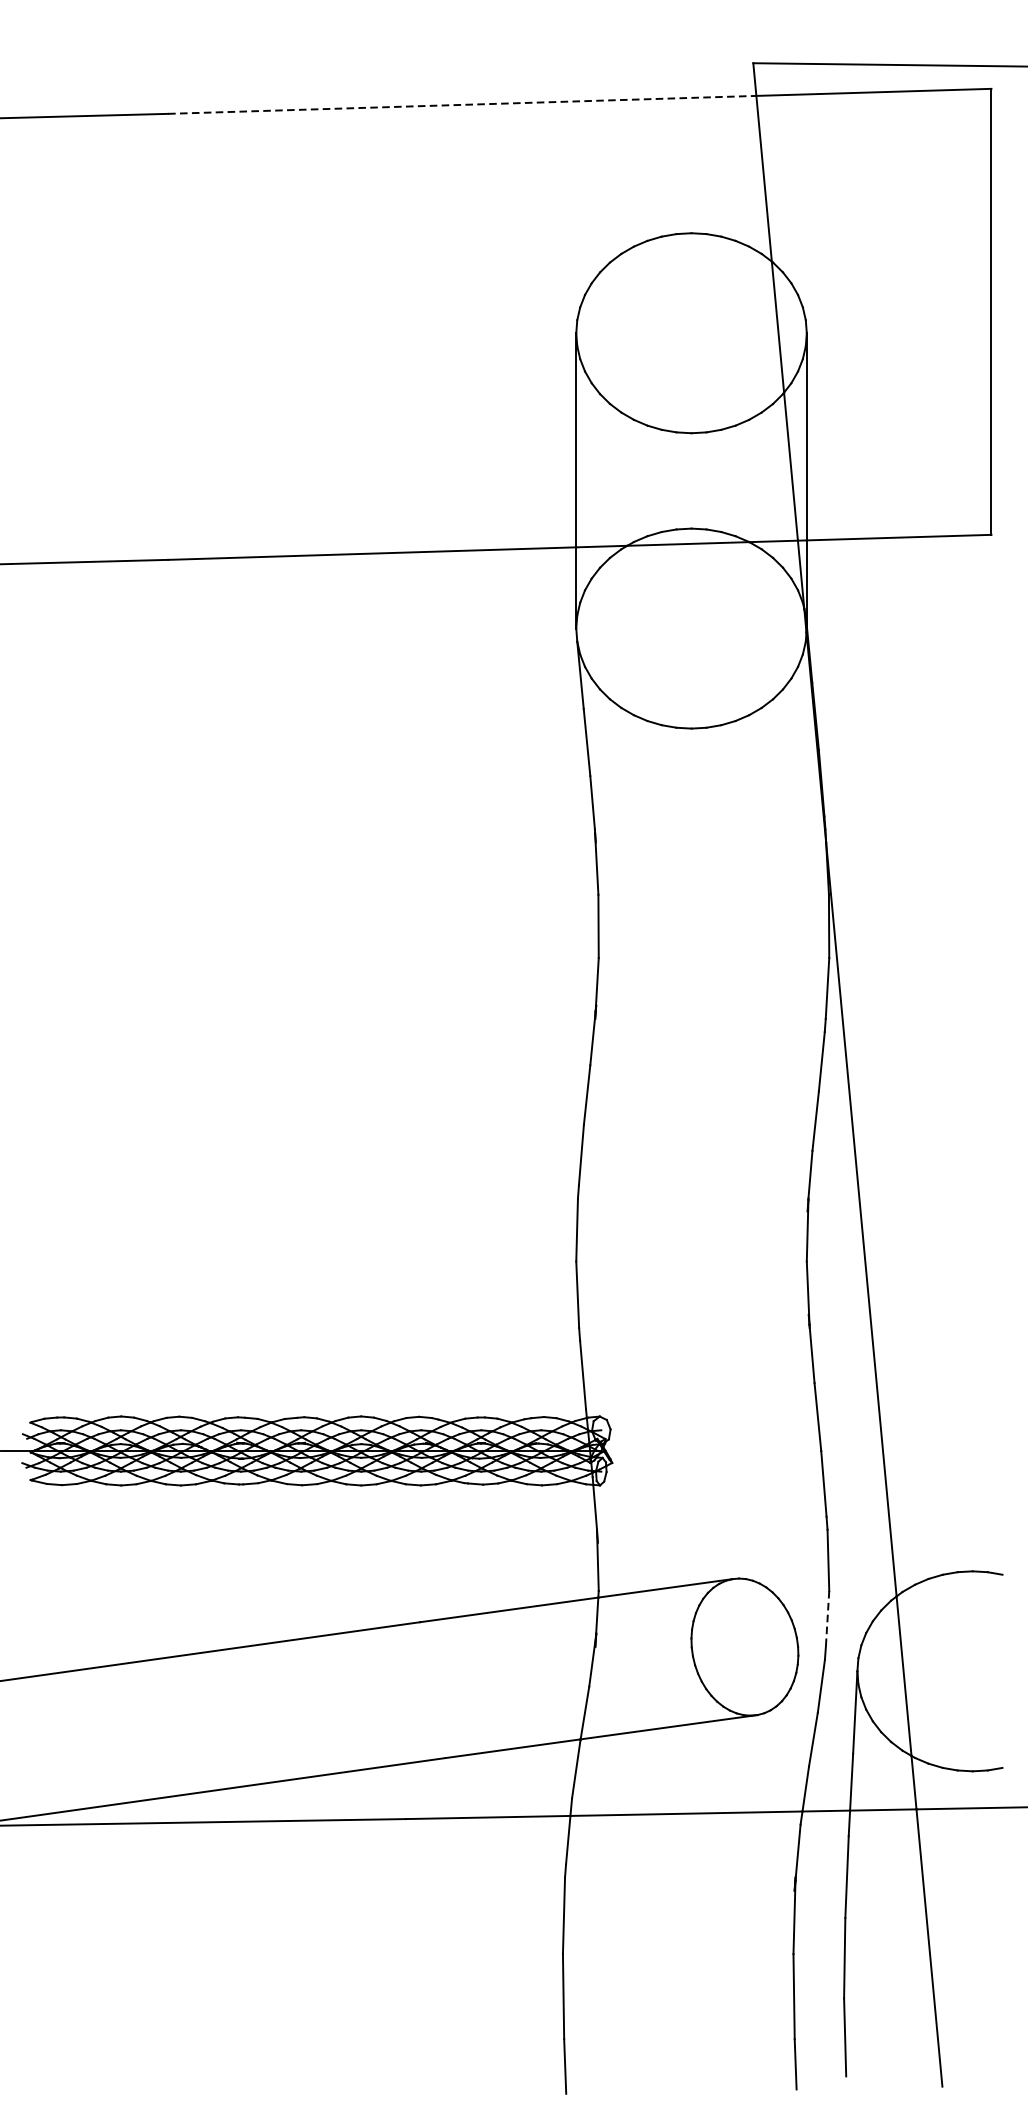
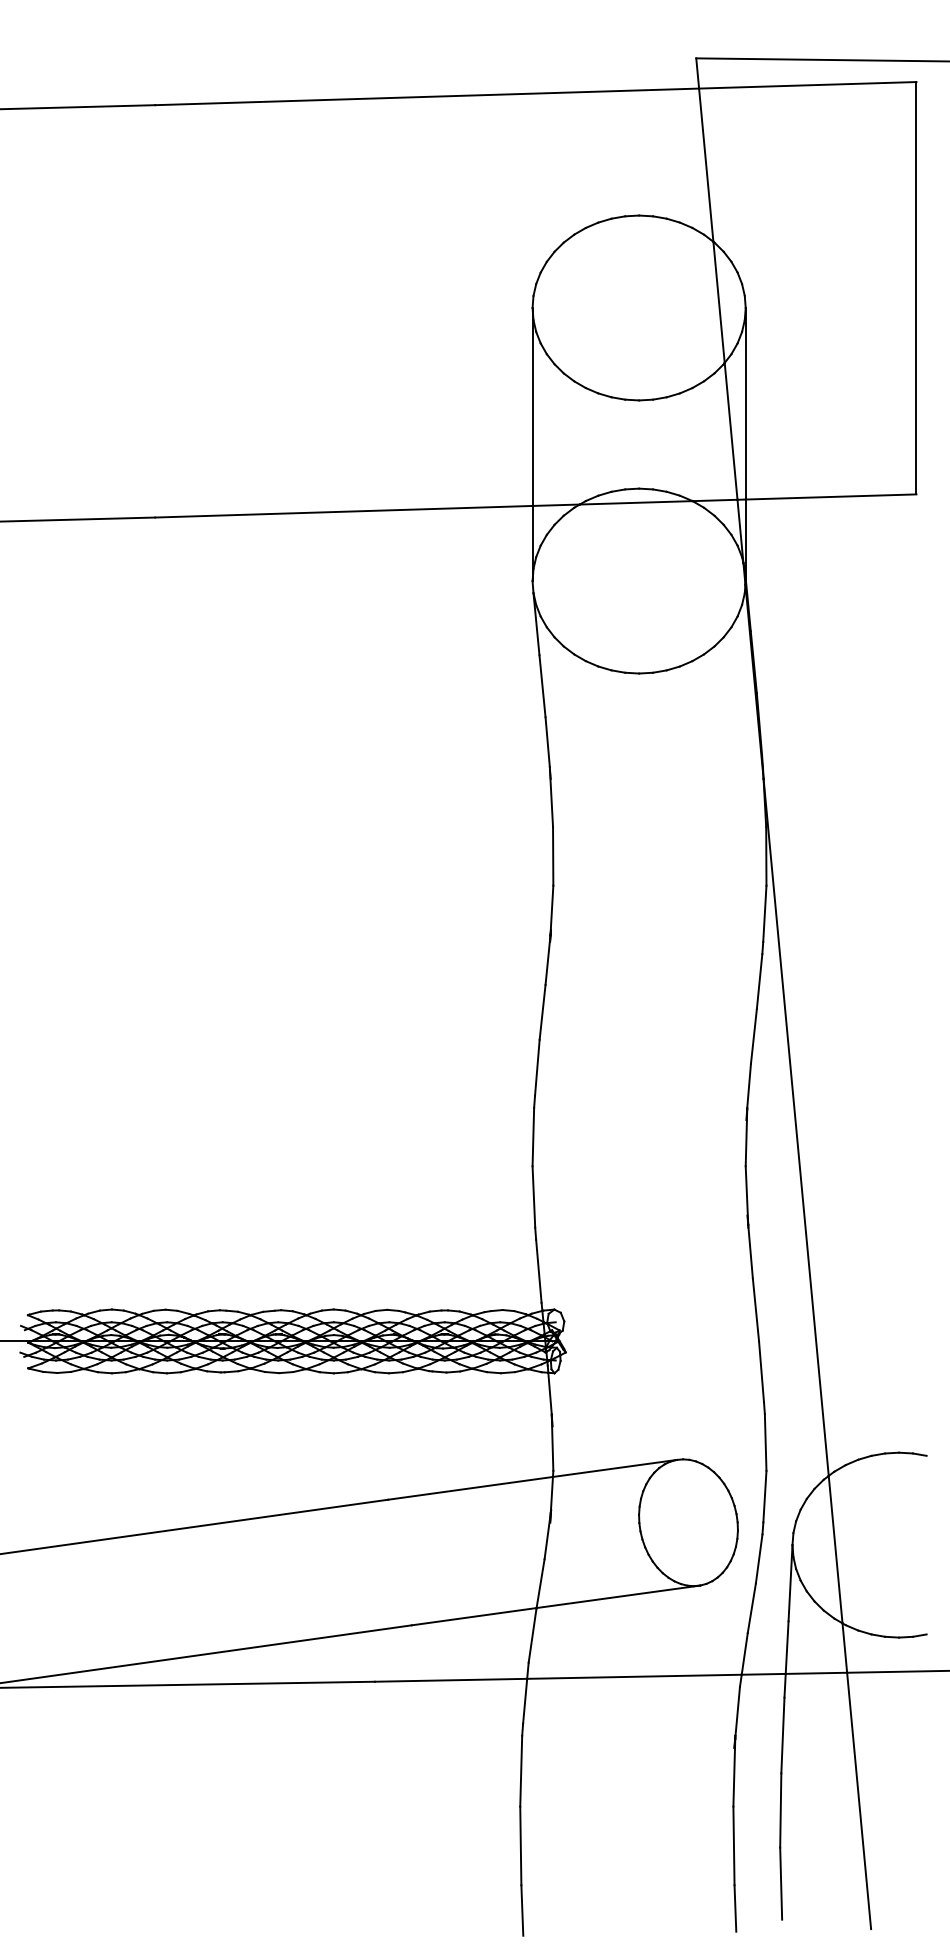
line: (462, 104) -> (427, 96), dashed -> solid
line: (827, 1618) -> (764, 1496), dashed -> solid

